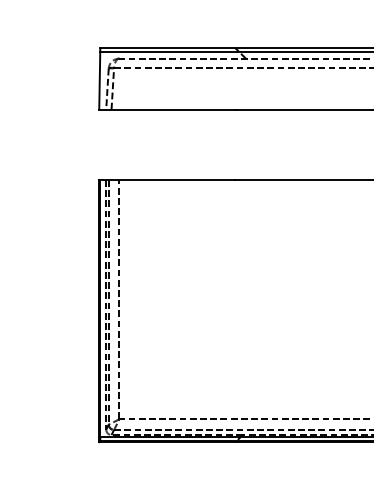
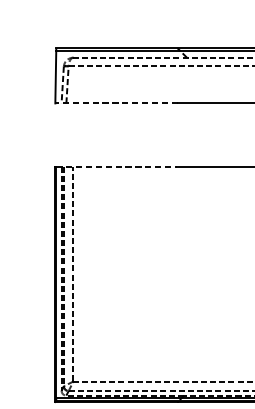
line: (166, 109) -> (115, 103), solid -> dashed
line: (168, 180) -> (117, 167), solid -> dashed

